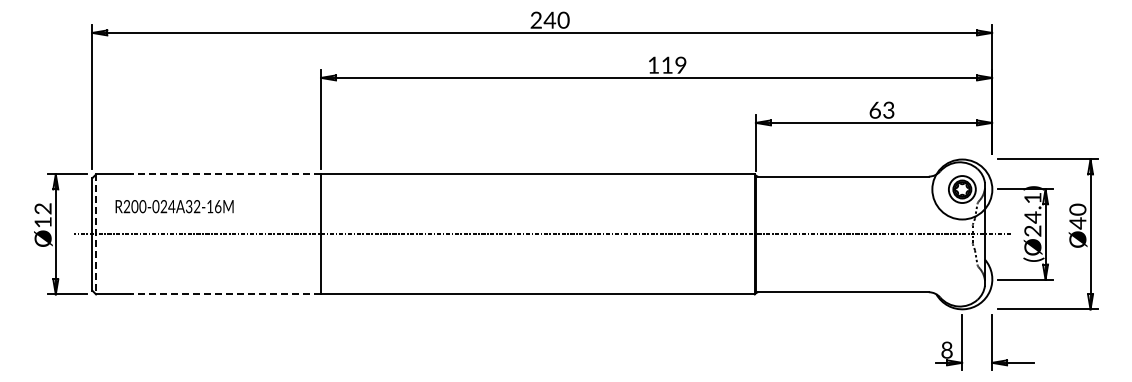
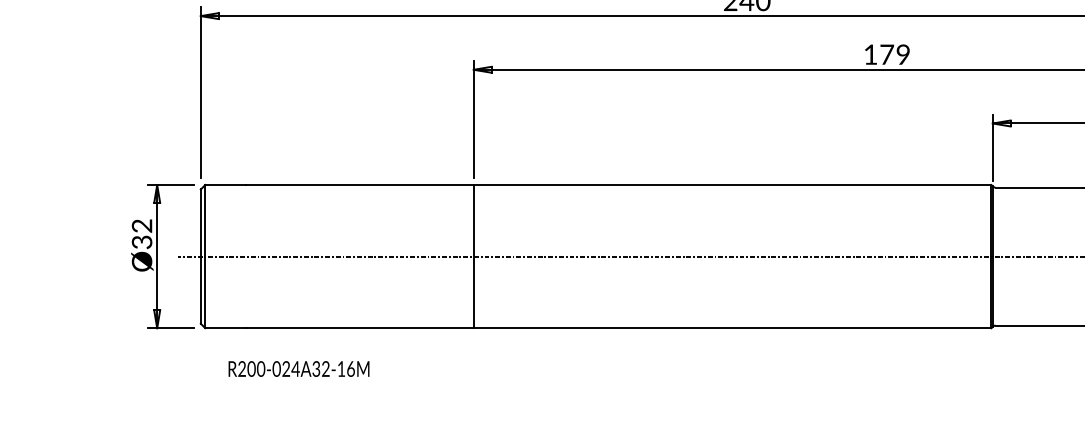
text: (667, 64) -> (887, 53), 119 -> 179
line: (225, 174) -> (359, 185), dashed -> solid
text: (174, 206) -> (298, 368), moved
text: (42, 222) -> (141, 242), Ø12 -> Ø32
line: (96, 234) -> (205, 256), dashed -> solid
line: (225, 294) -> (359, 328), dashed -> solid

